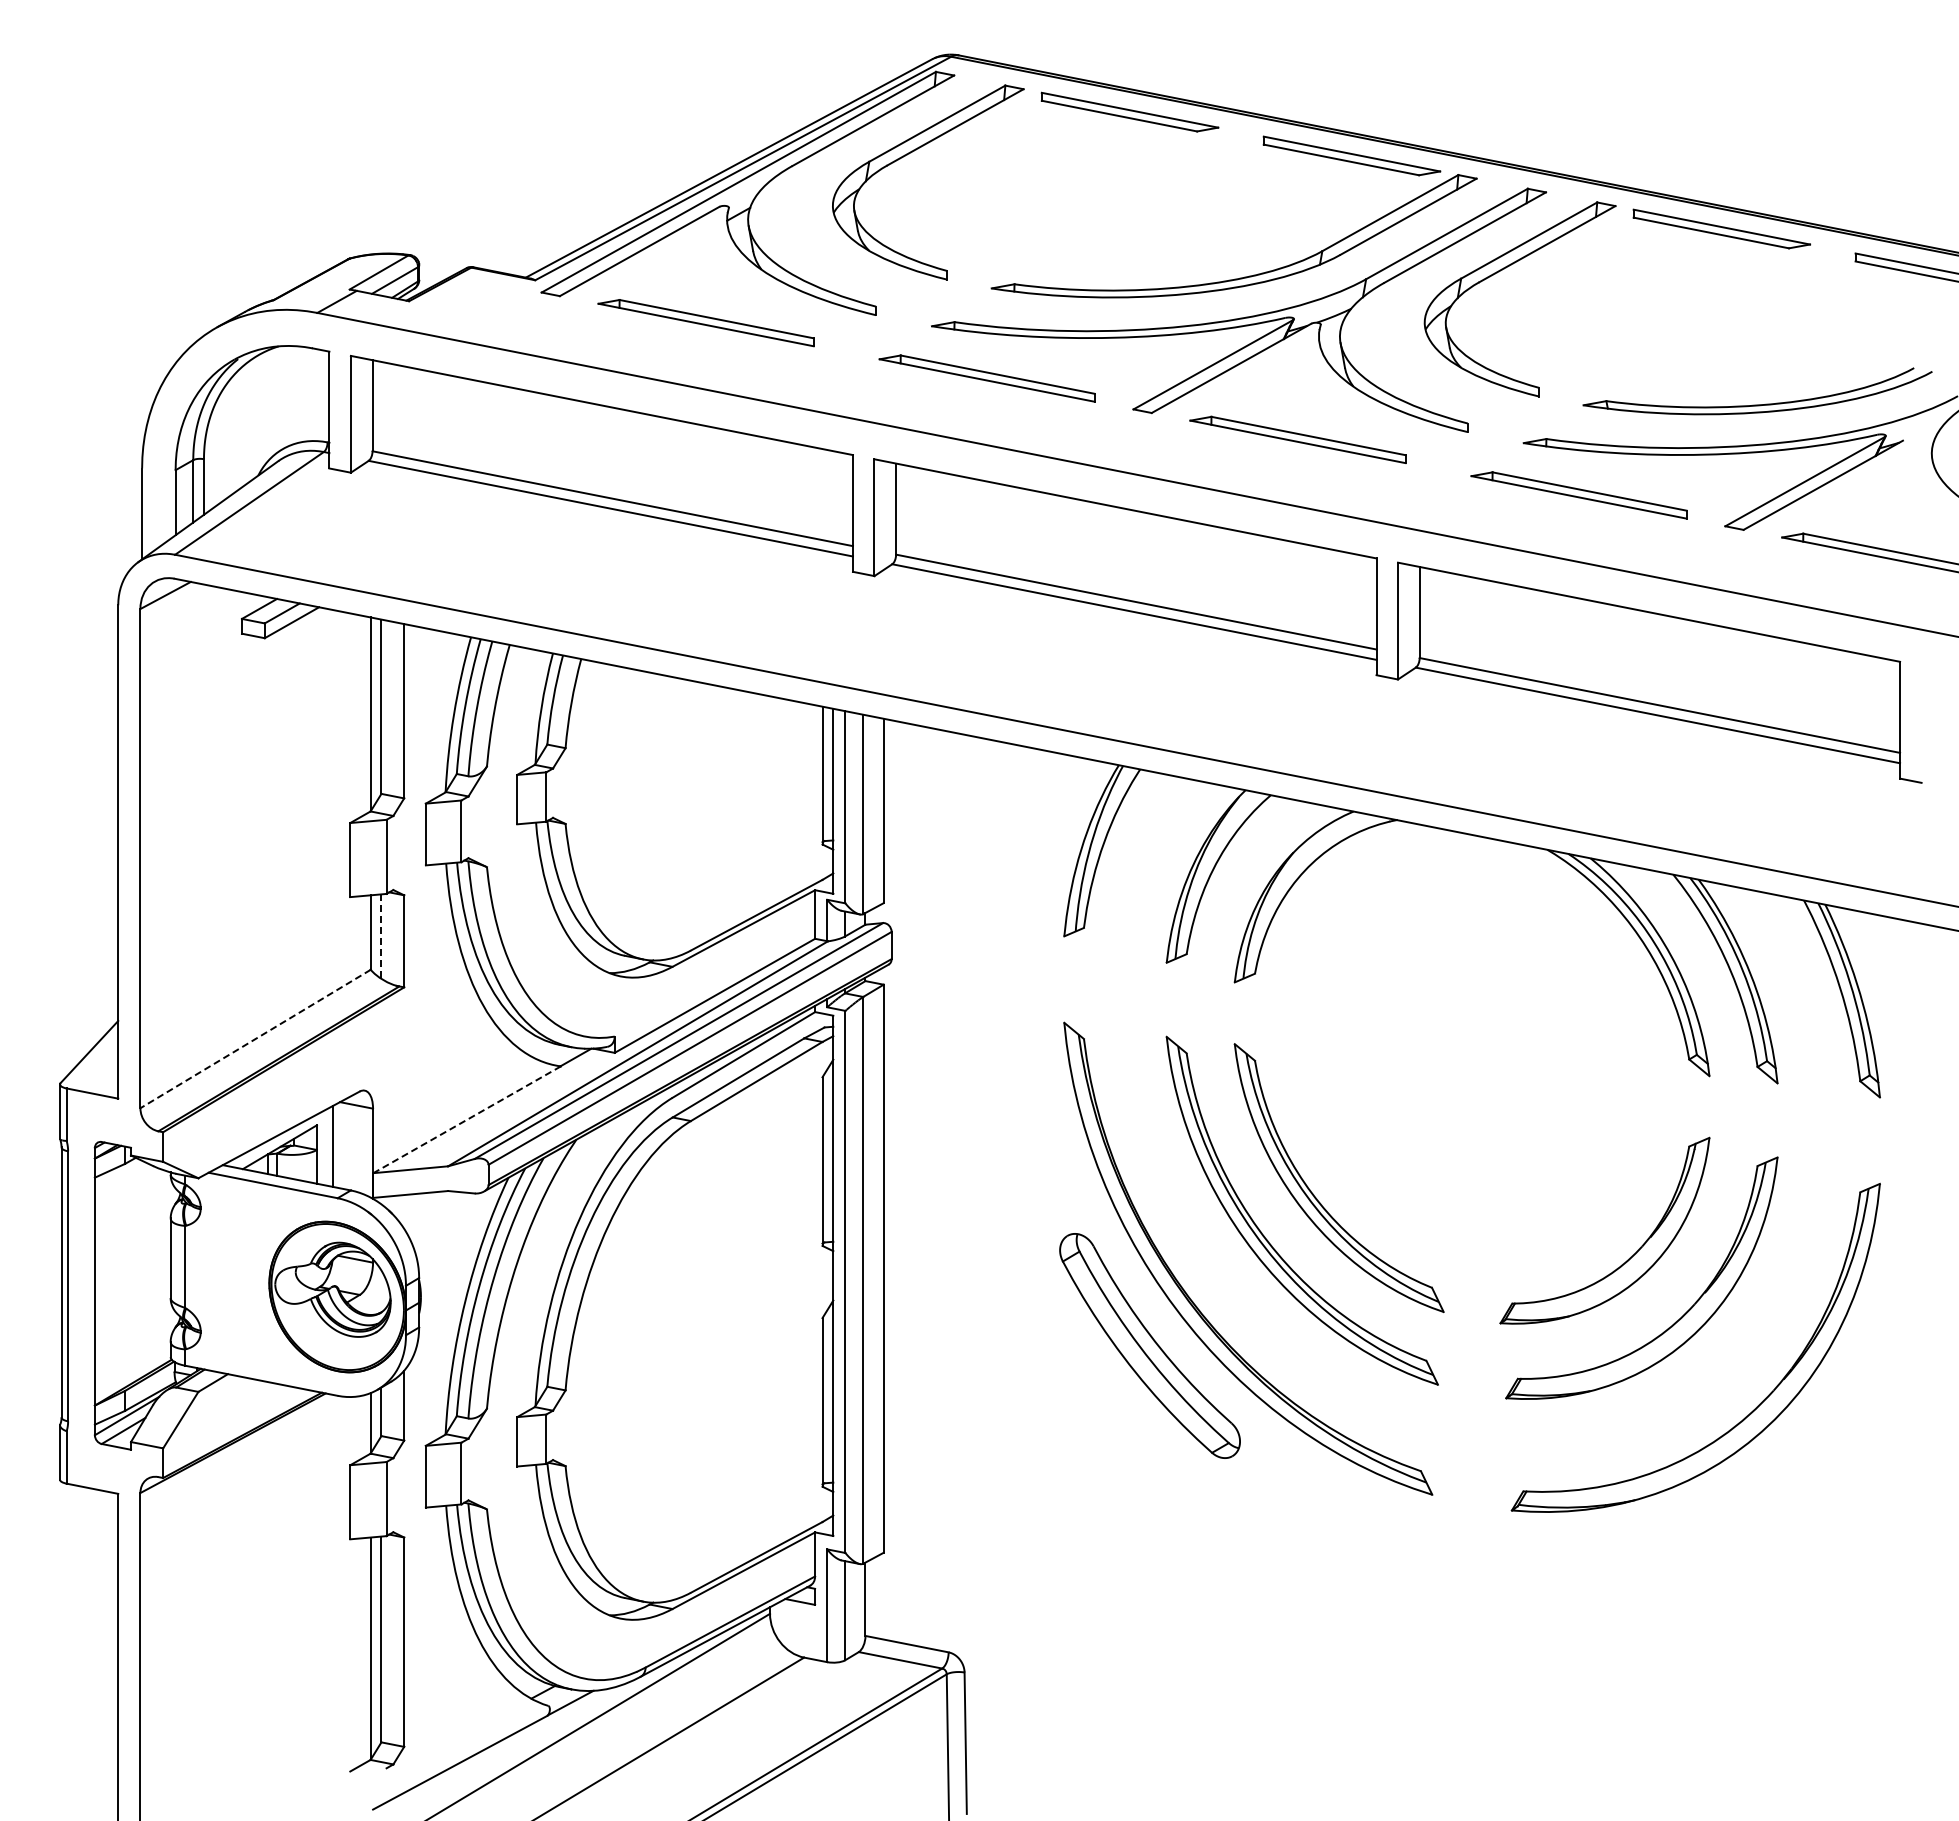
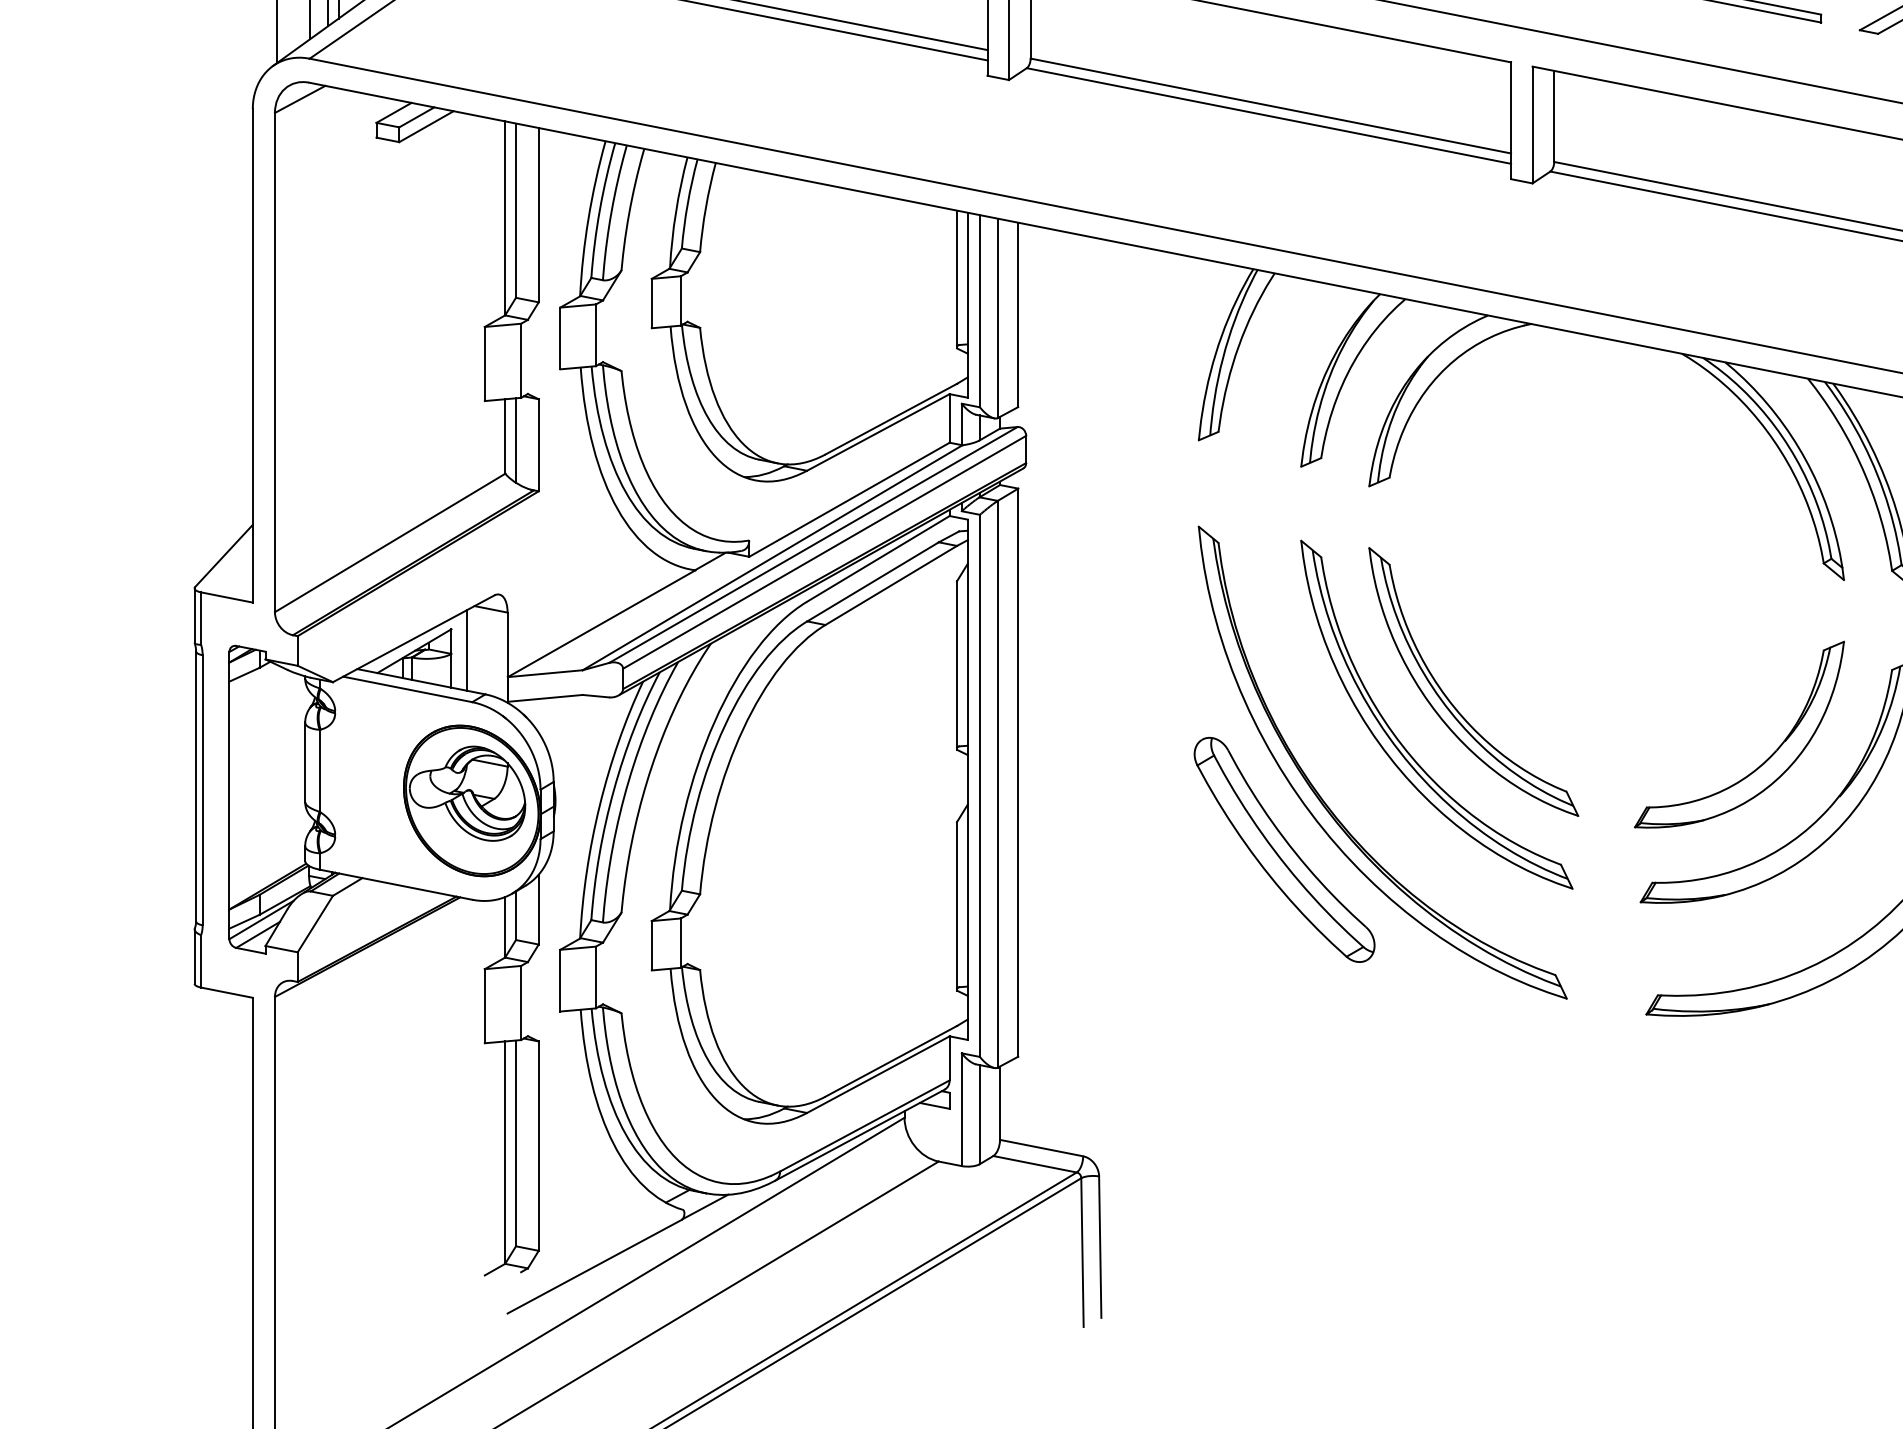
line: (381, 937) -> (516, 441), dashed -> solid
line: (255, 1039) -> (390, 543), dashed -> solid
line: (467, 1119) -> (602, 623), dashed -> solid

